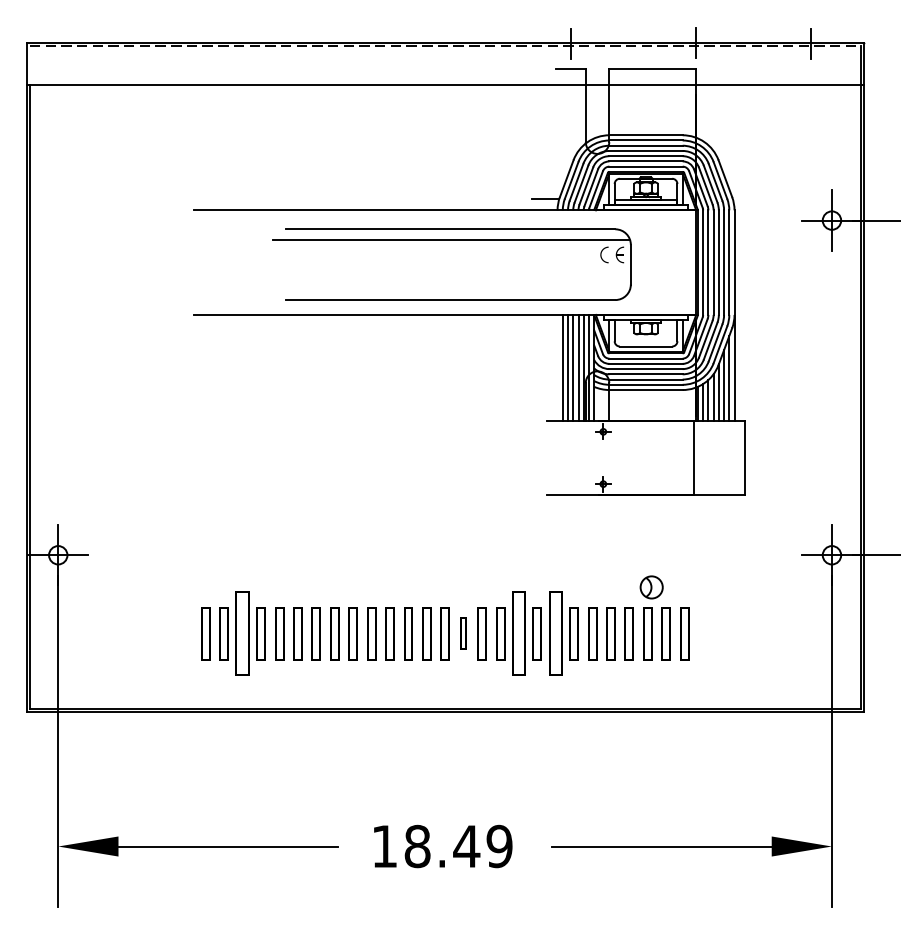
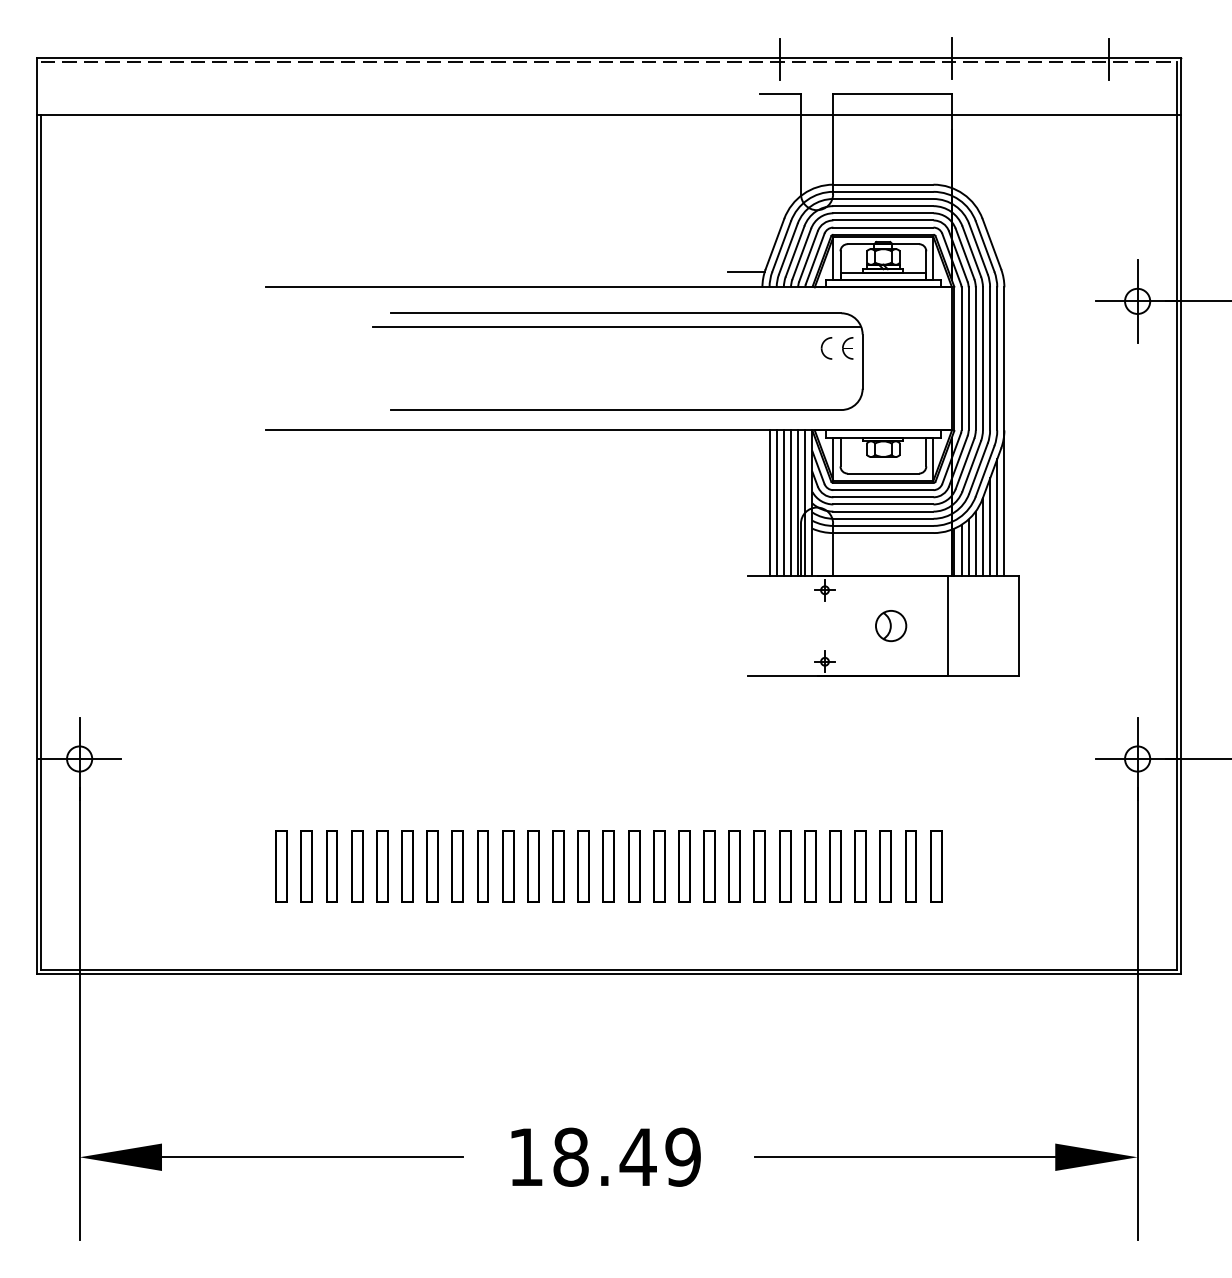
part: (651, 587) -> (891, 626), moved
part: (242, 633) -> (331, 866), size x0.62
part: (464, 633) -> (634, 866), size x1.67
part: (518, 633) -> (709, 866), size x0.62
part: (555, 633) -> (759, 866), size x0.62

